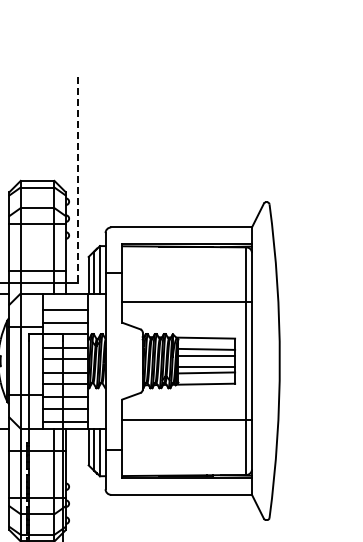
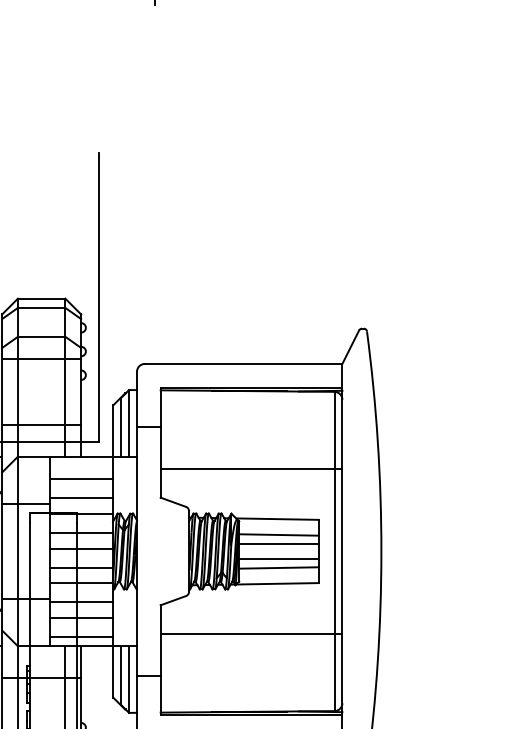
line: (78, 180) -> (99, 298), dashed -> solid

